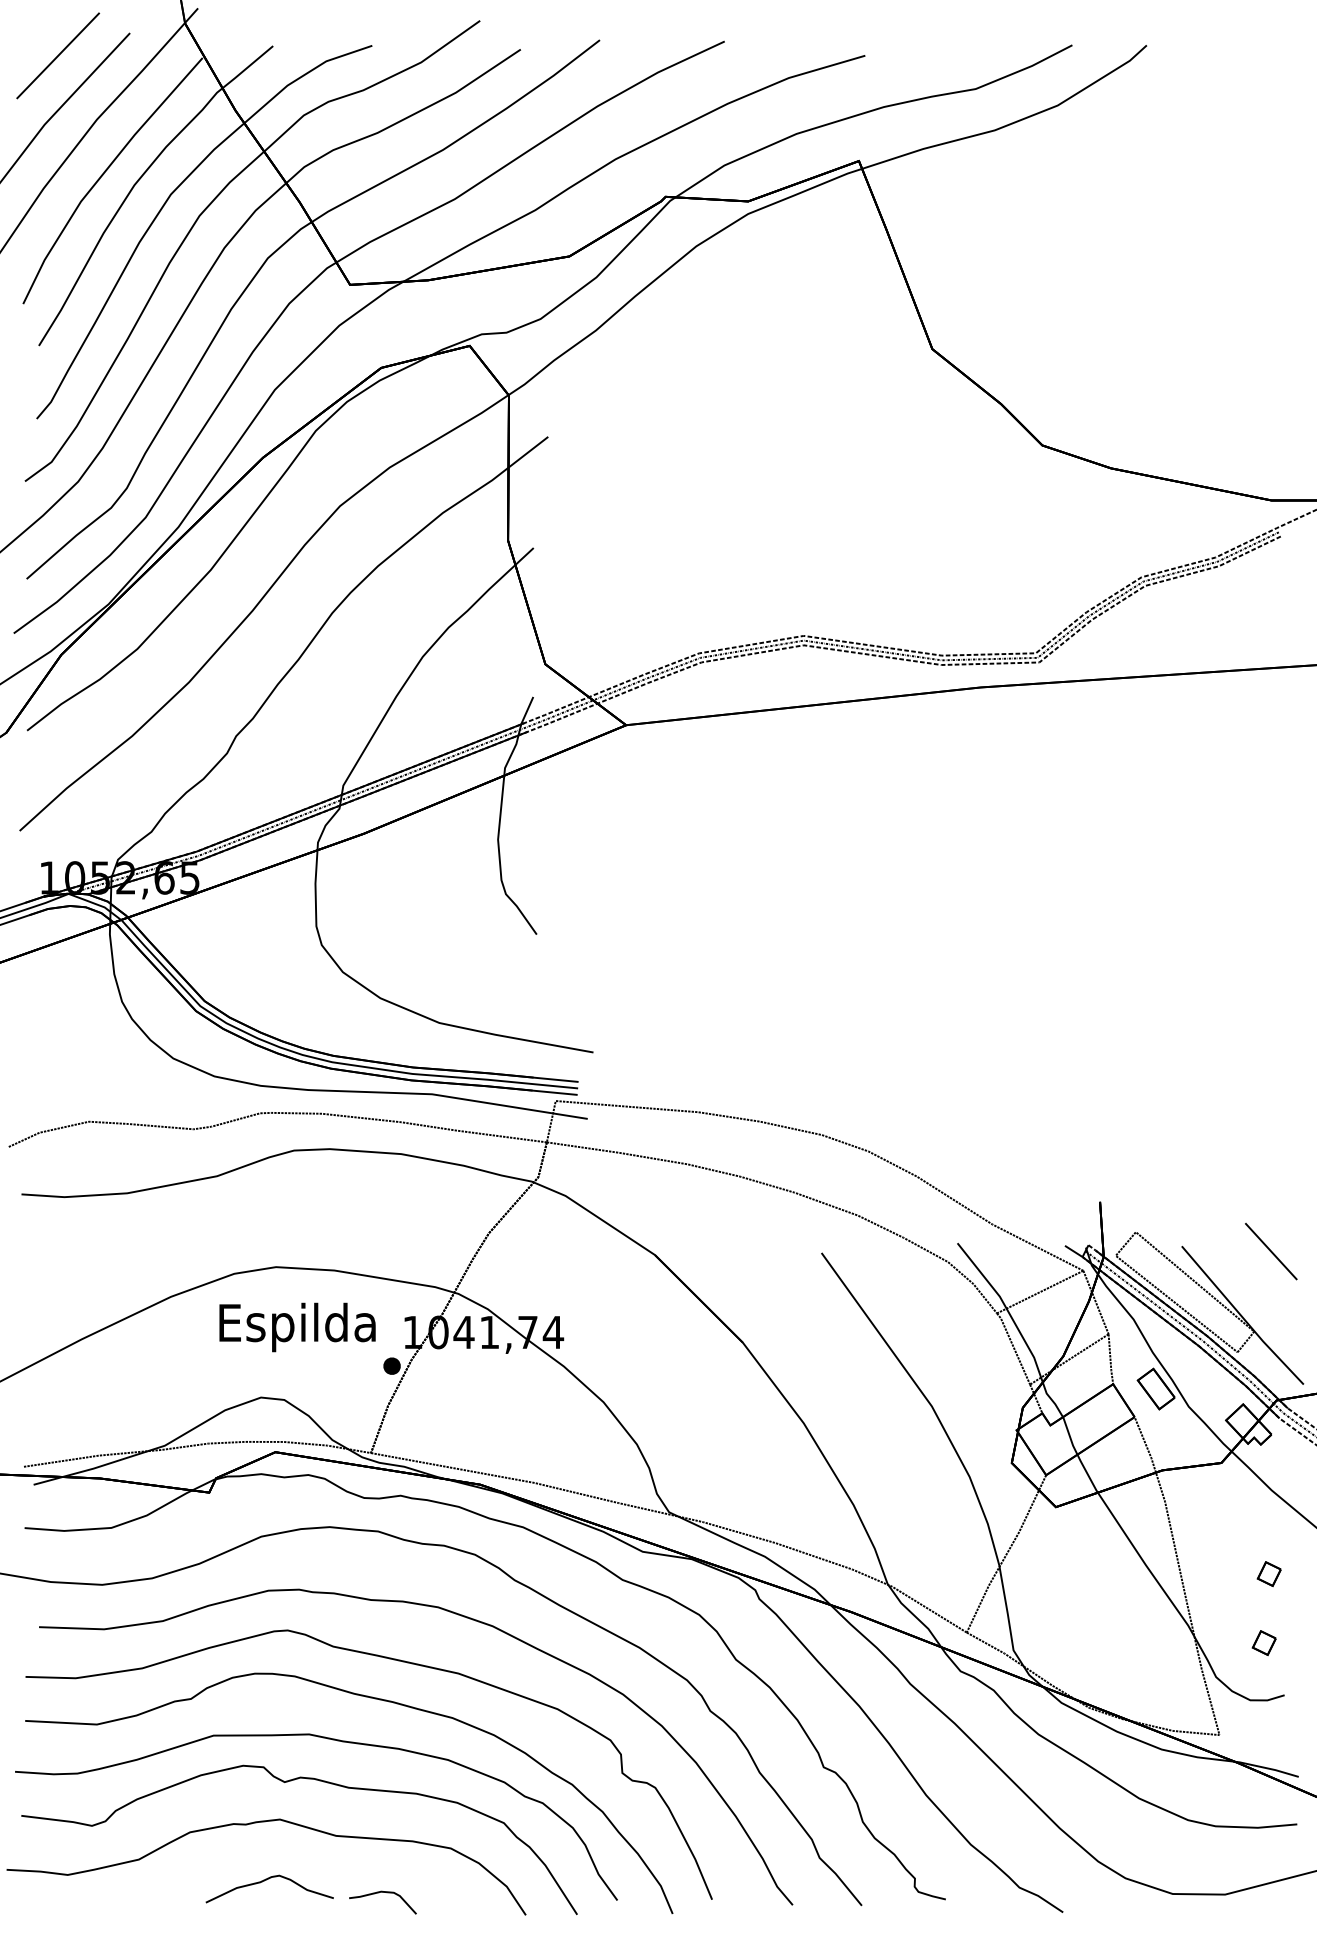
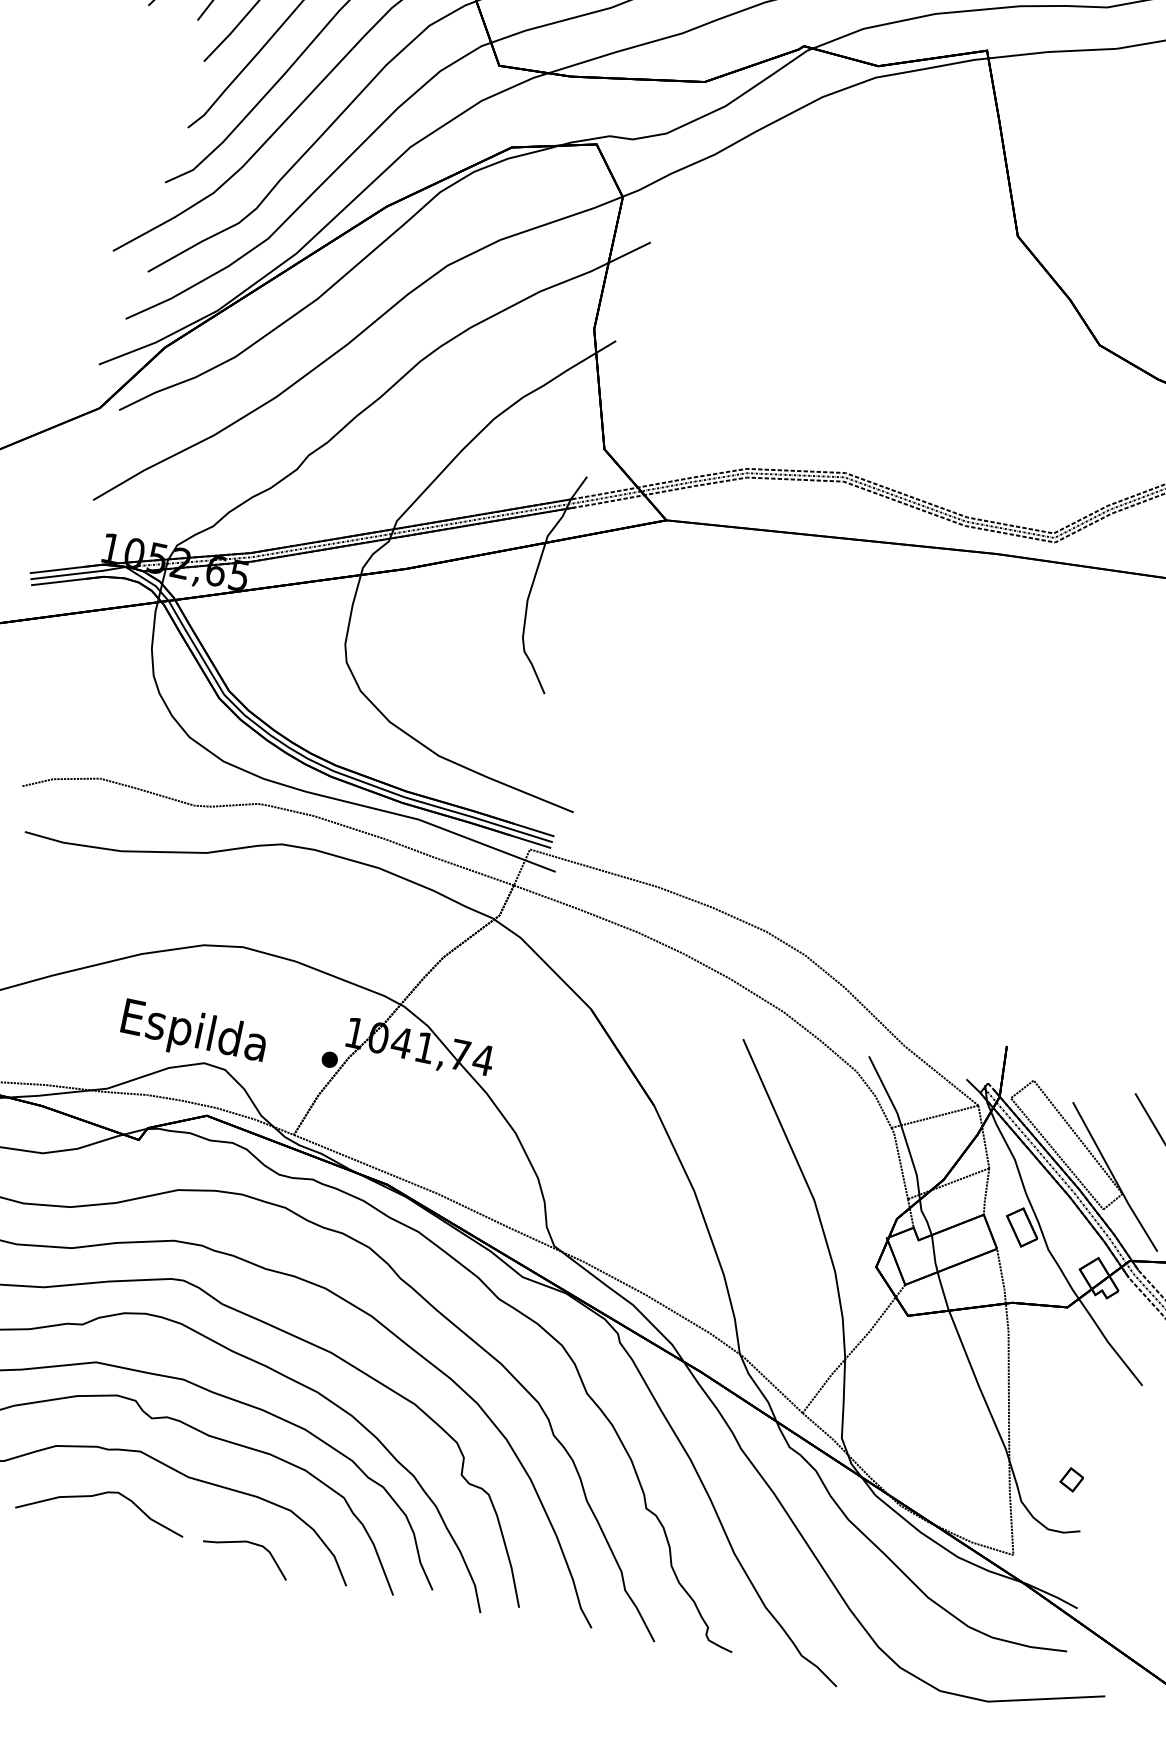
text: (297, 1327) -> (193, 1034), moved
part: (1268, 1573) -> (1089, 1417), removed
part: (310, 1894) -> (153, 1525), size x1.43

